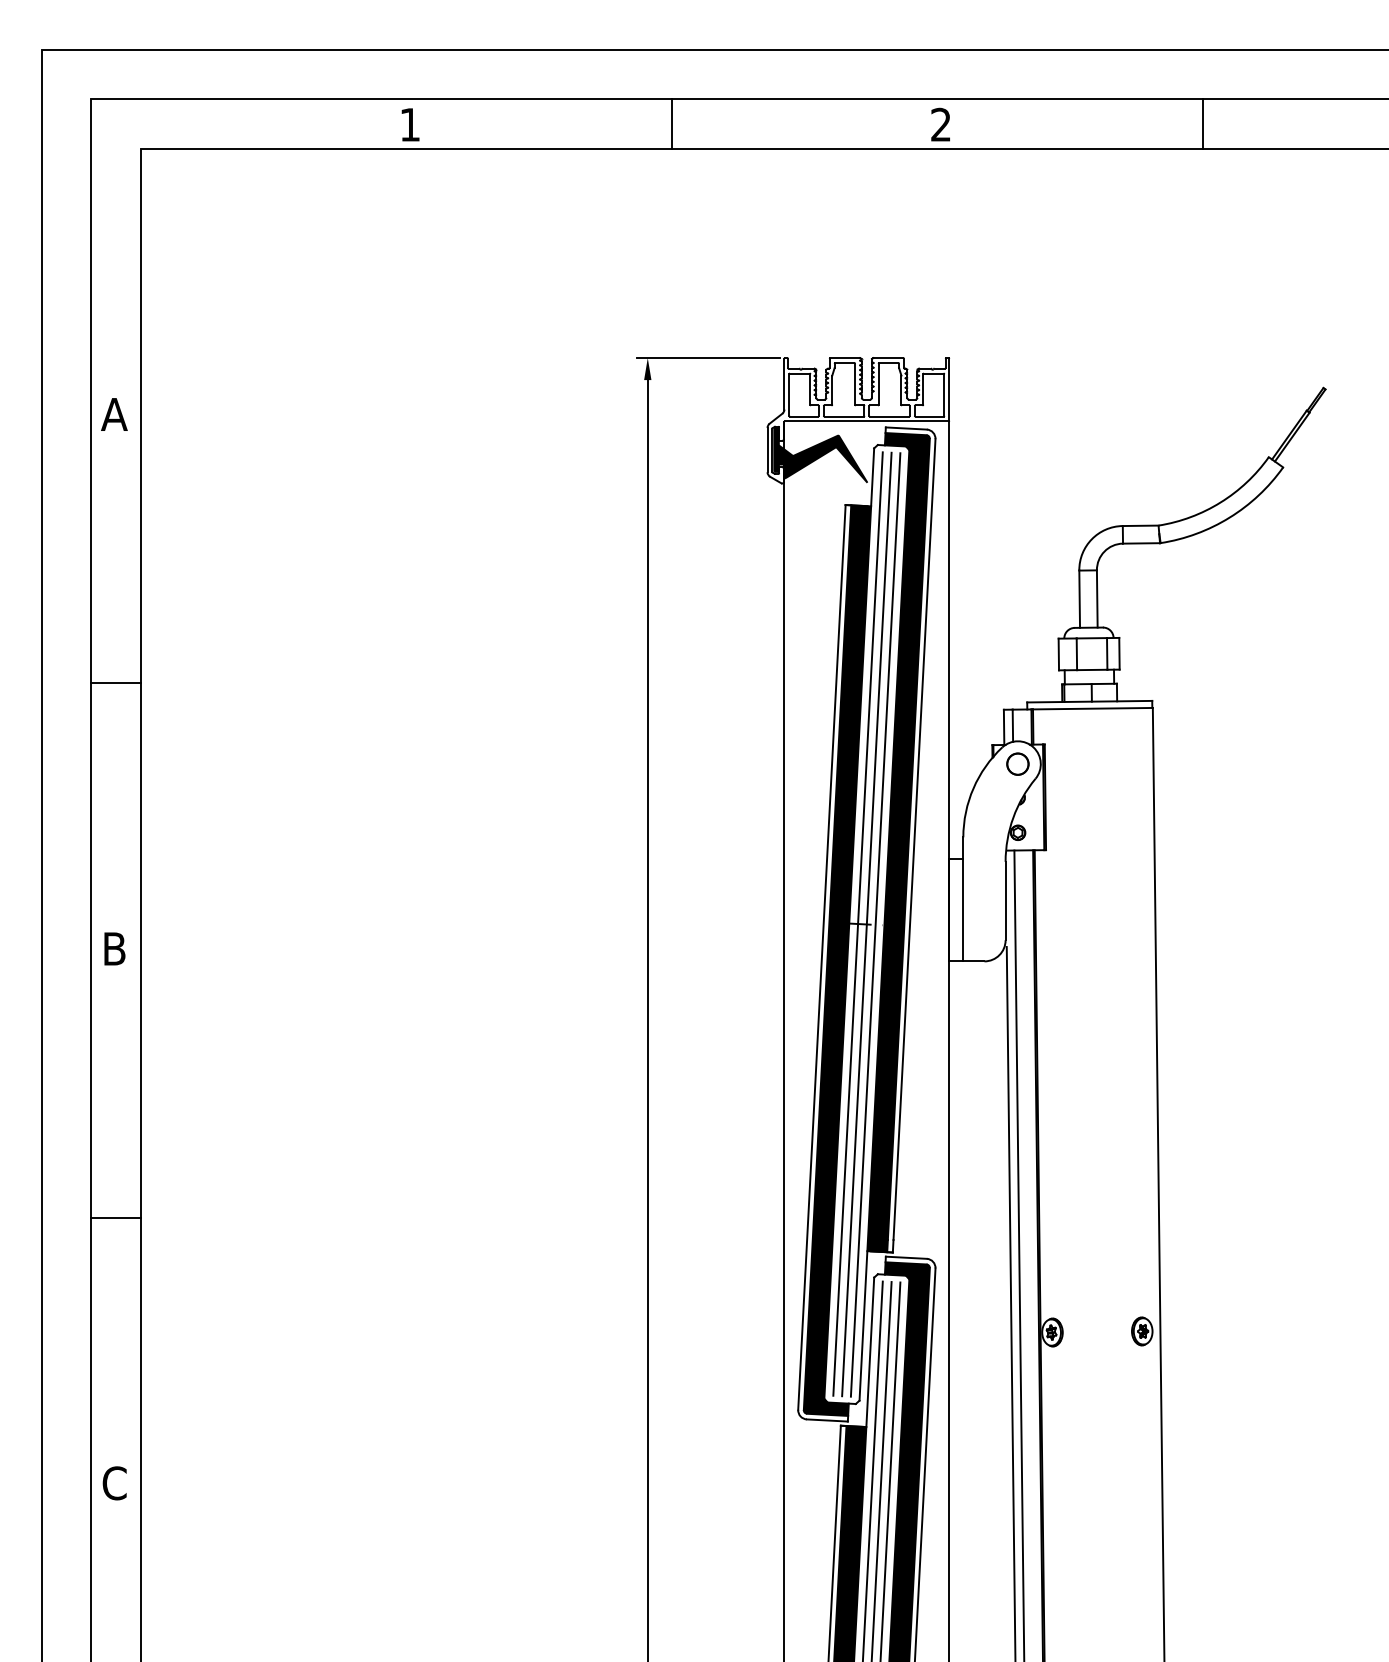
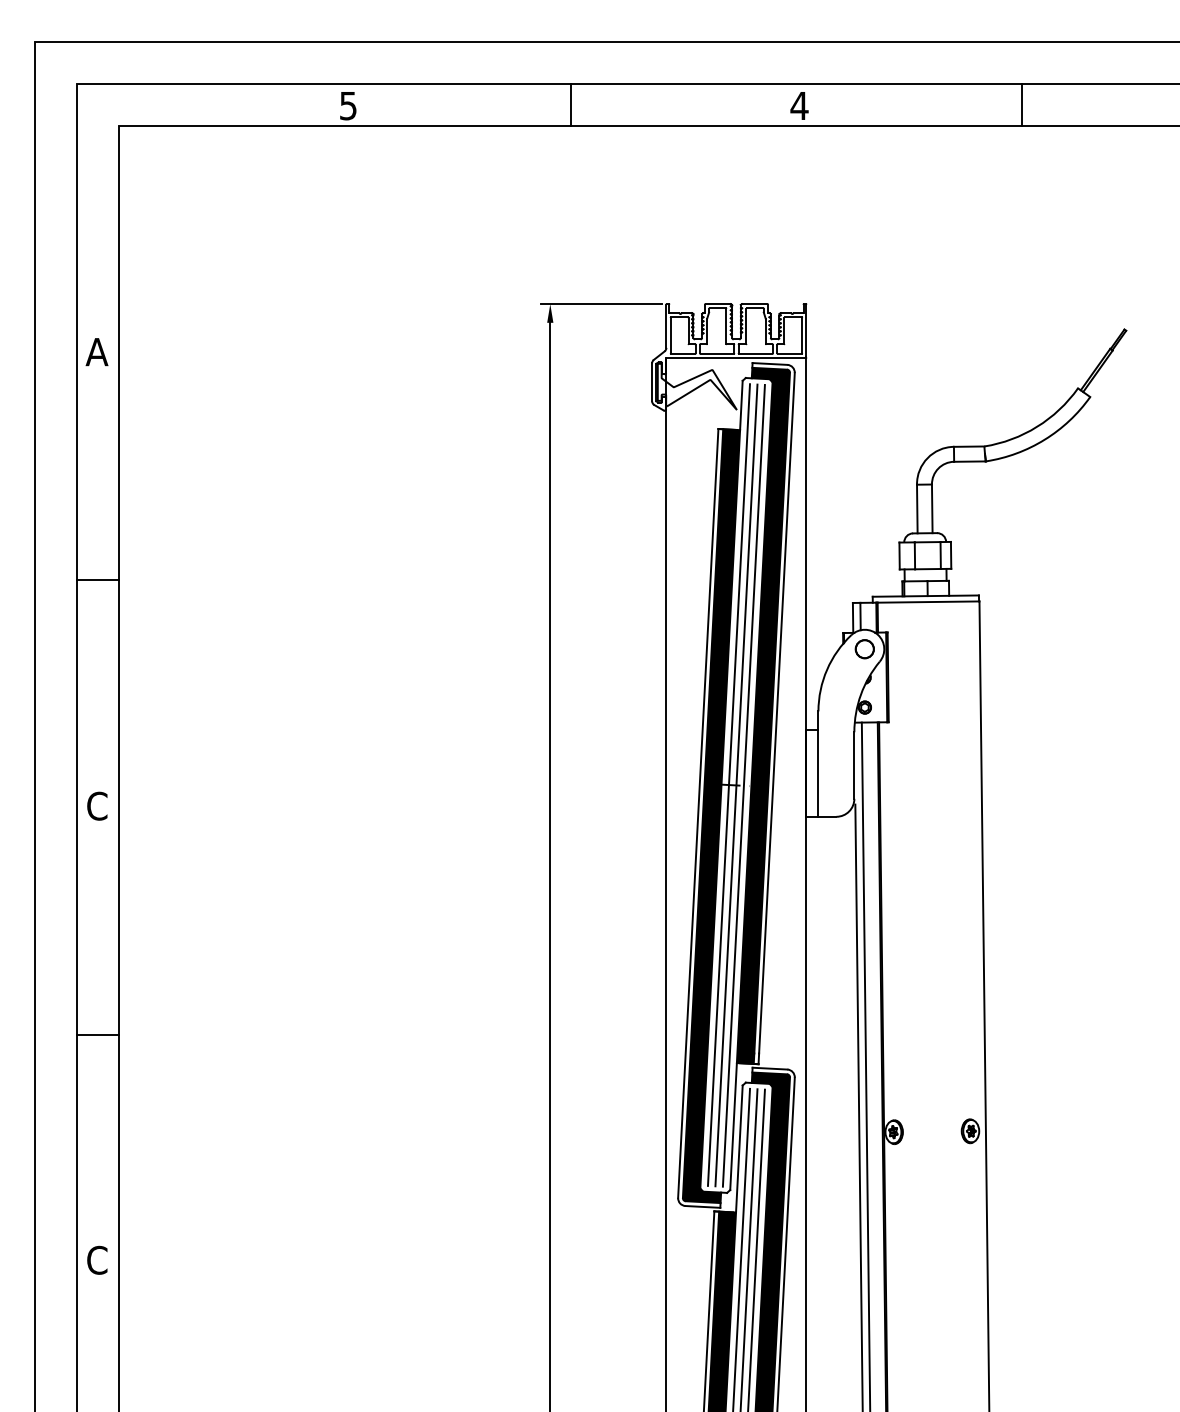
text: (941, 124) -> (799, 105), 2 -> 4
text: (410, 125) -> (348, 106), 1 -> 5
fill: (819, 455) -> (696, 386), removed
text: (114, 948) -> (97, 805), B -> C

